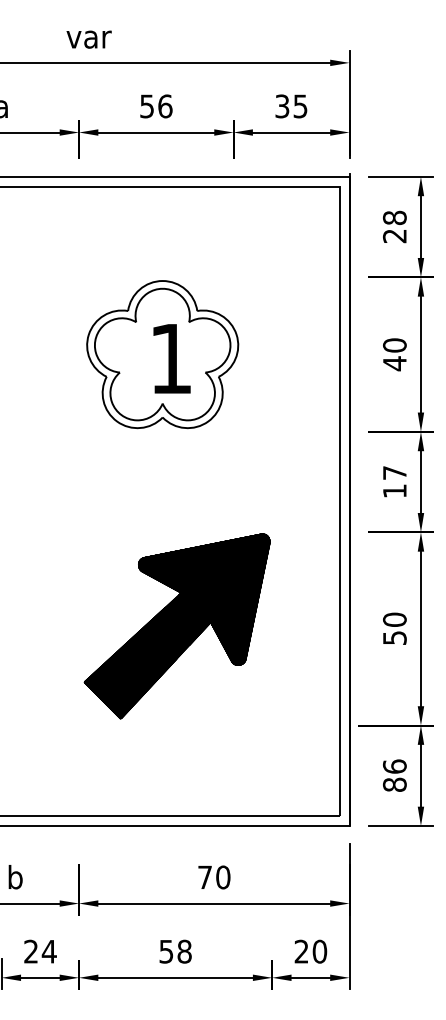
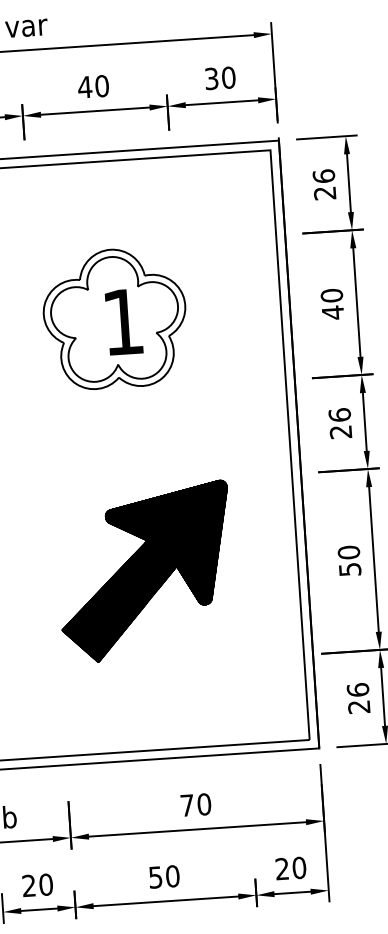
text: (155, 106) -> (92, 86), 56 -> 40
text: (300, 106) -> (228, 77), 35 -> 30
text: (394, 217) -> (323, 175), 28 -> 26
text: (394, 481) -> (340, 423), 17 -> 26
text: (394, 784) -> (358, 706), 86 -> 26
text: (48, 951) -> (45, 884), 24 -> 20
text: (184, 951) -> (172, 876), 58 -> 50

